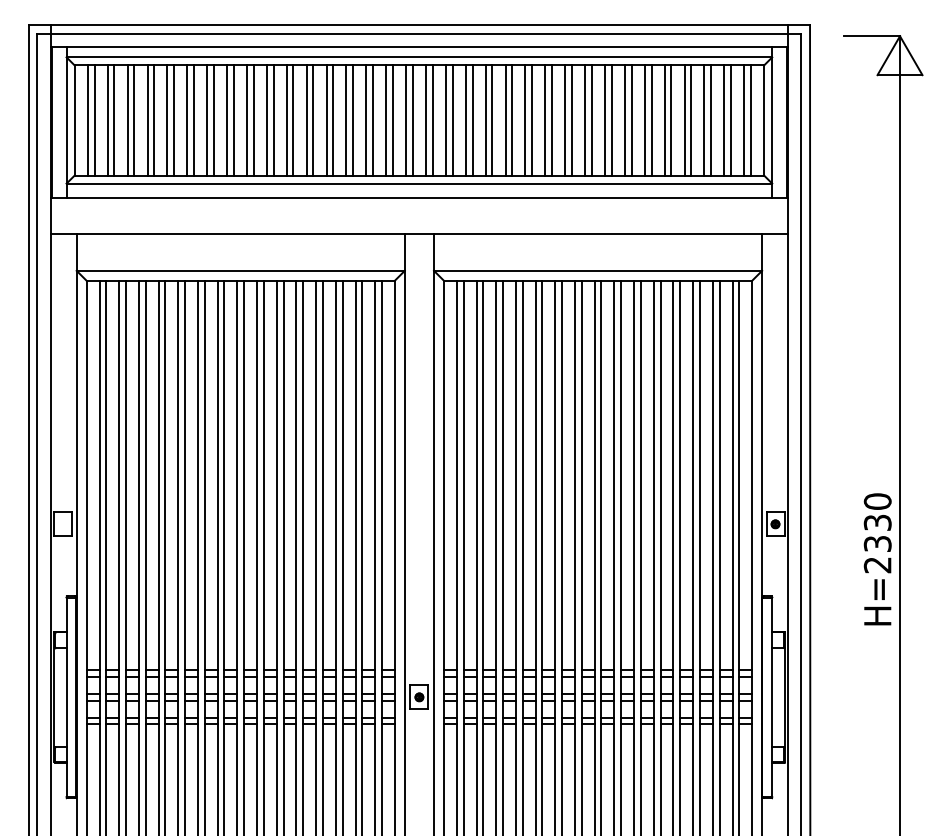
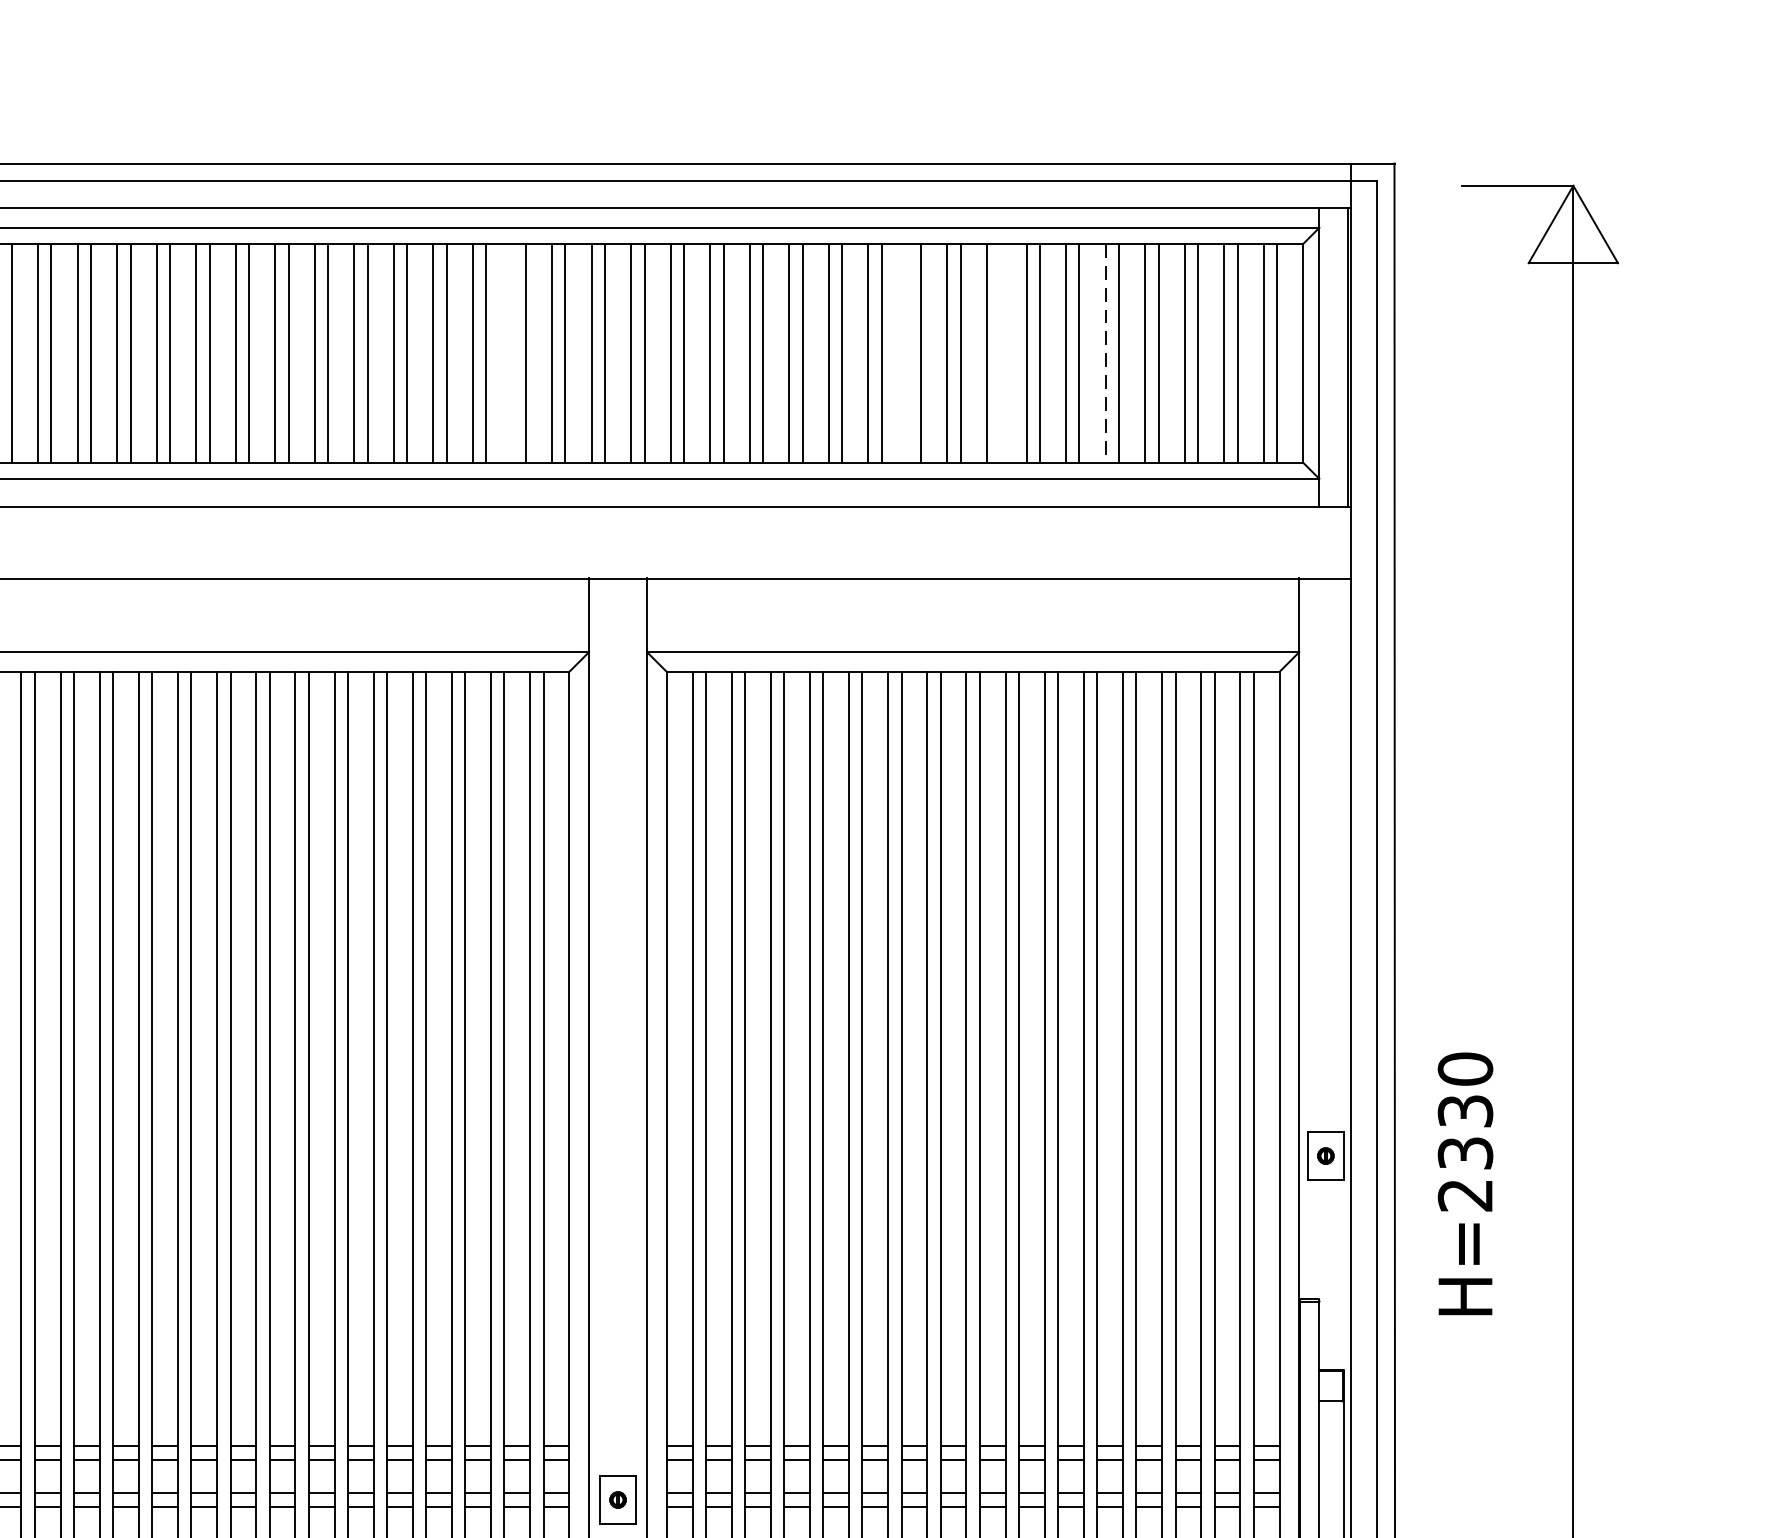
line: (366, 120) -> (512, 353), removed
line: (565, 120) -> (908, 353), removed
line: (611, 120) -> (999, 353), removed
line: (664, 121) -> (1105, 355), solid -> dashed
text: (877, 559) -> (1464, 1184), moved

